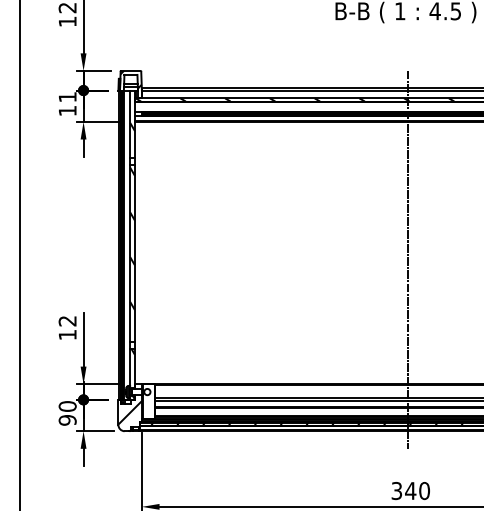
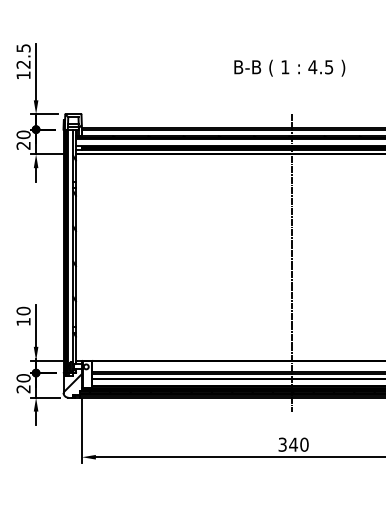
text: (67, 103) -> (23, 139), 11 -> 20
text: (67, 320) -> (23, 310), 12 -> 10
text: (67, 420) -> (23, 389), 90 -> 20

